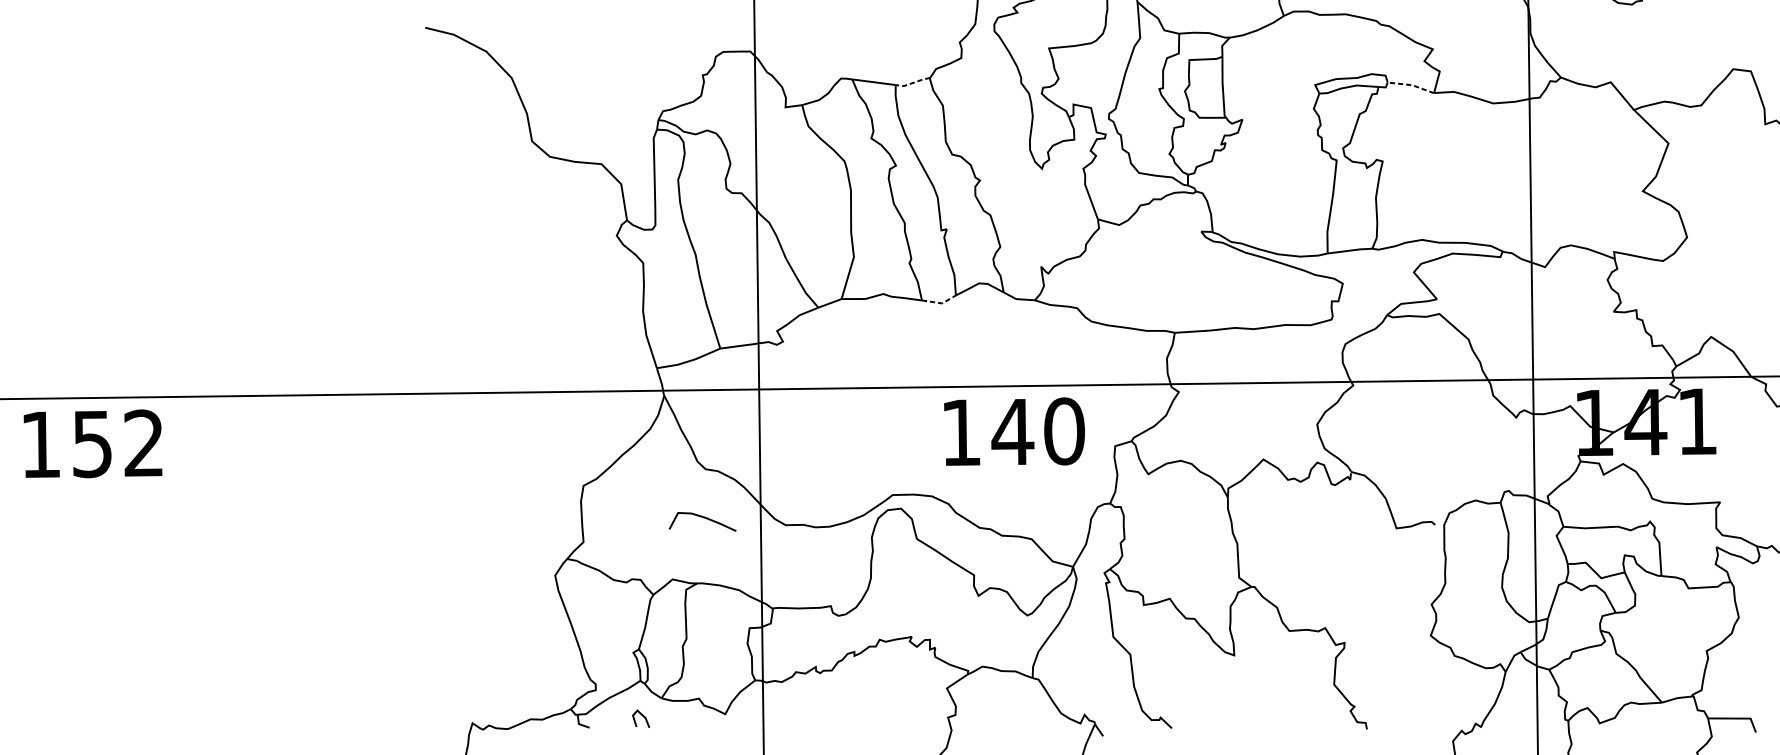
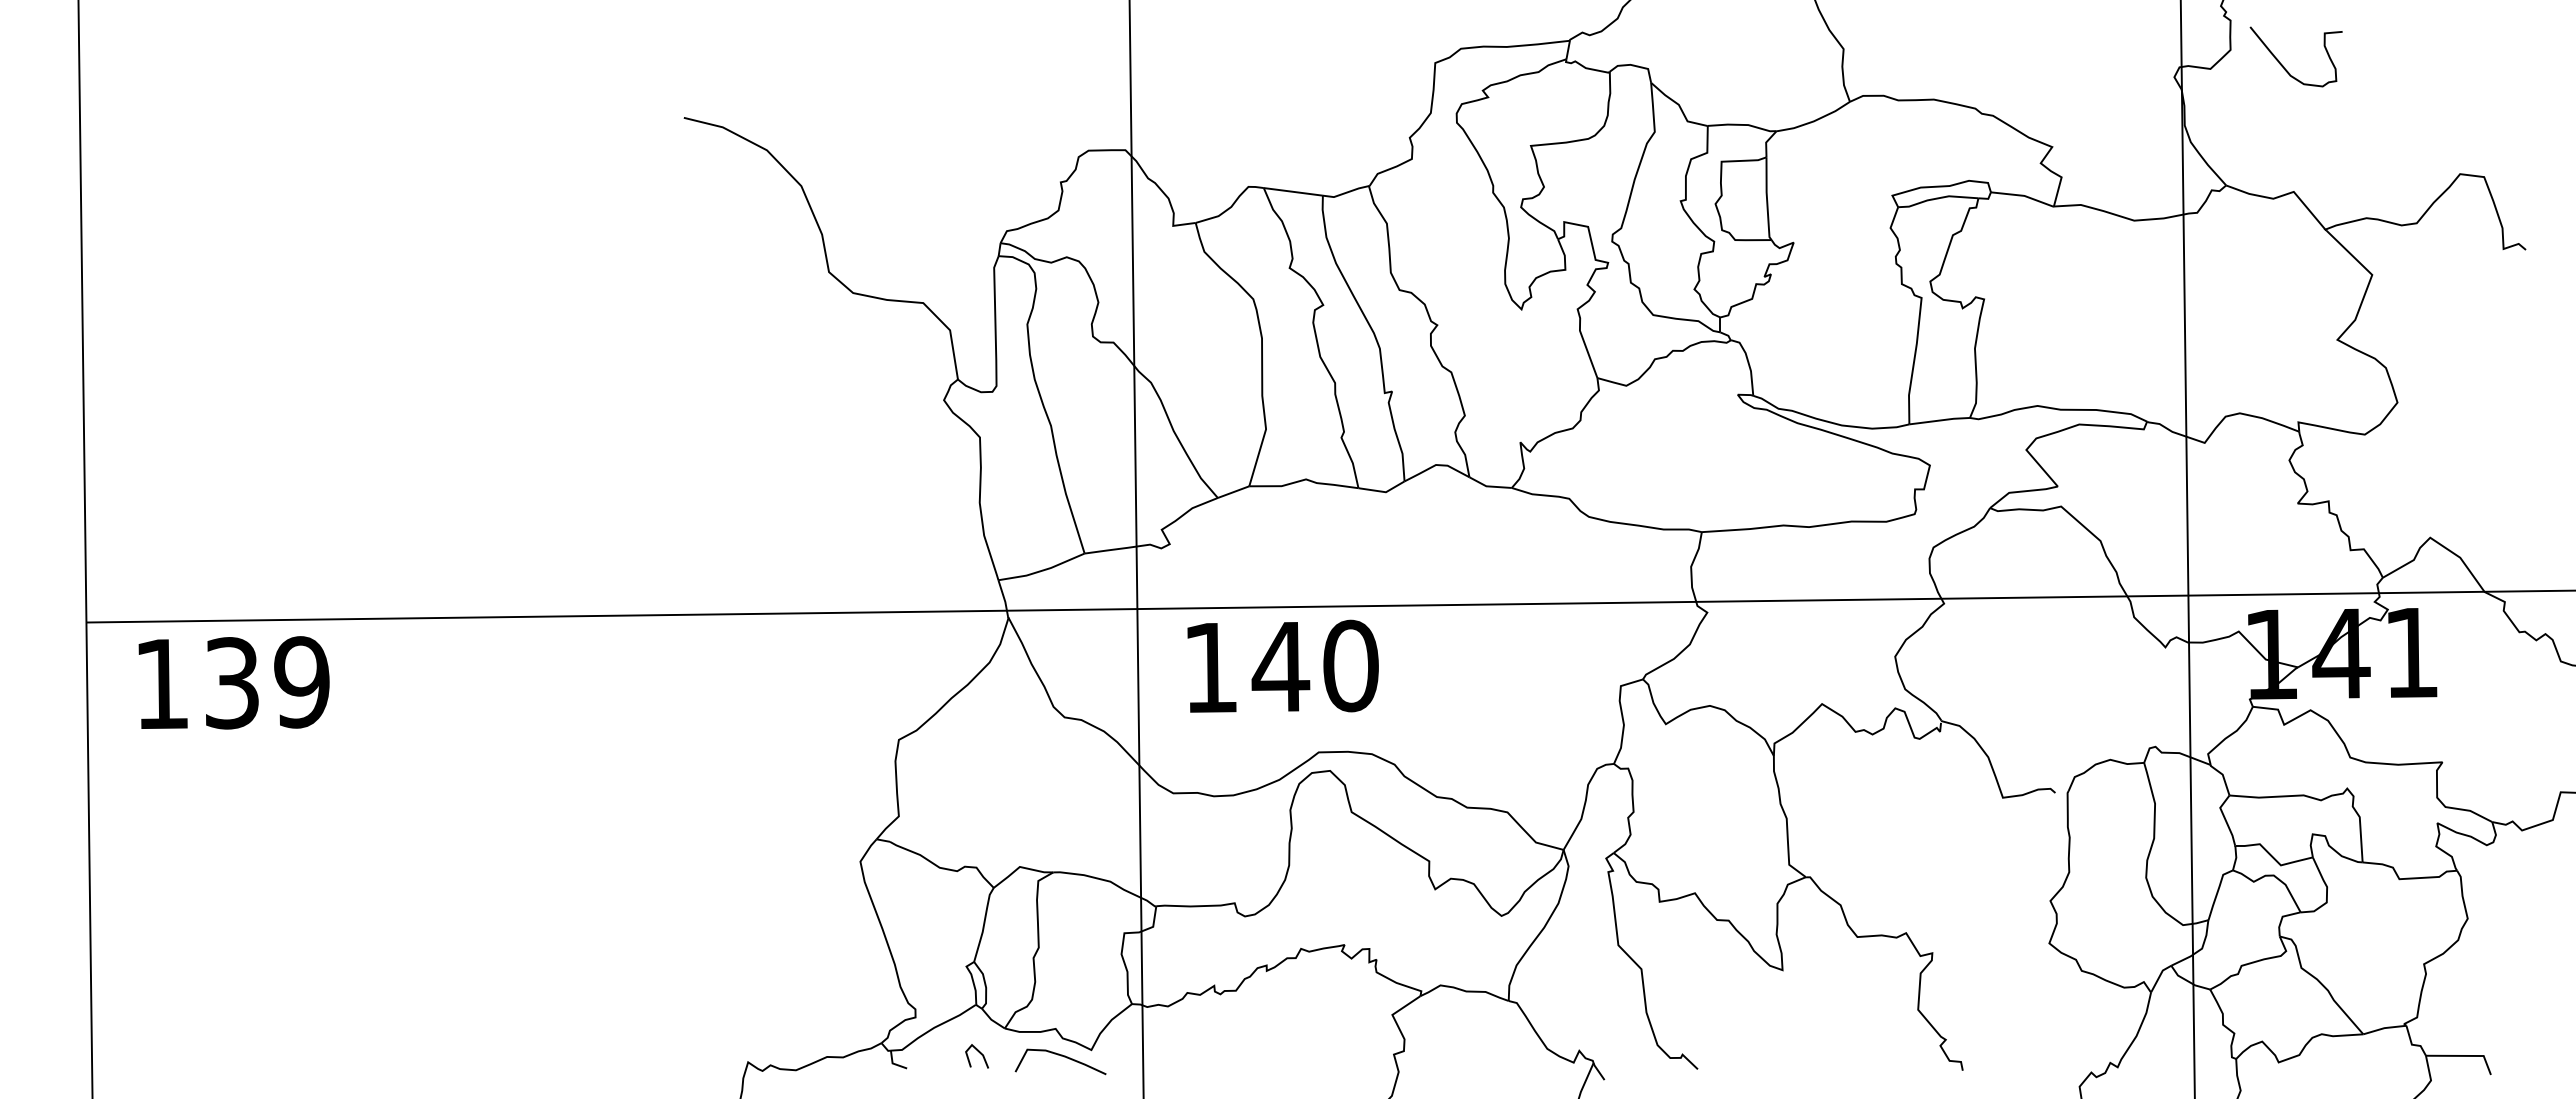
line: (912, 82) -> (1345, 192), dashed -> solid
line: (1412, 84) -> (2024, 195), dashed -> solid
line: (941, 302) -> (1384, 491), dashed -> solid
text: (1014, 431) -> (1282, 665), moved
text: (118, 443) -> (267, 682), 152 -> 139
curve: (702, 517) -> (1060, 1056), moved

